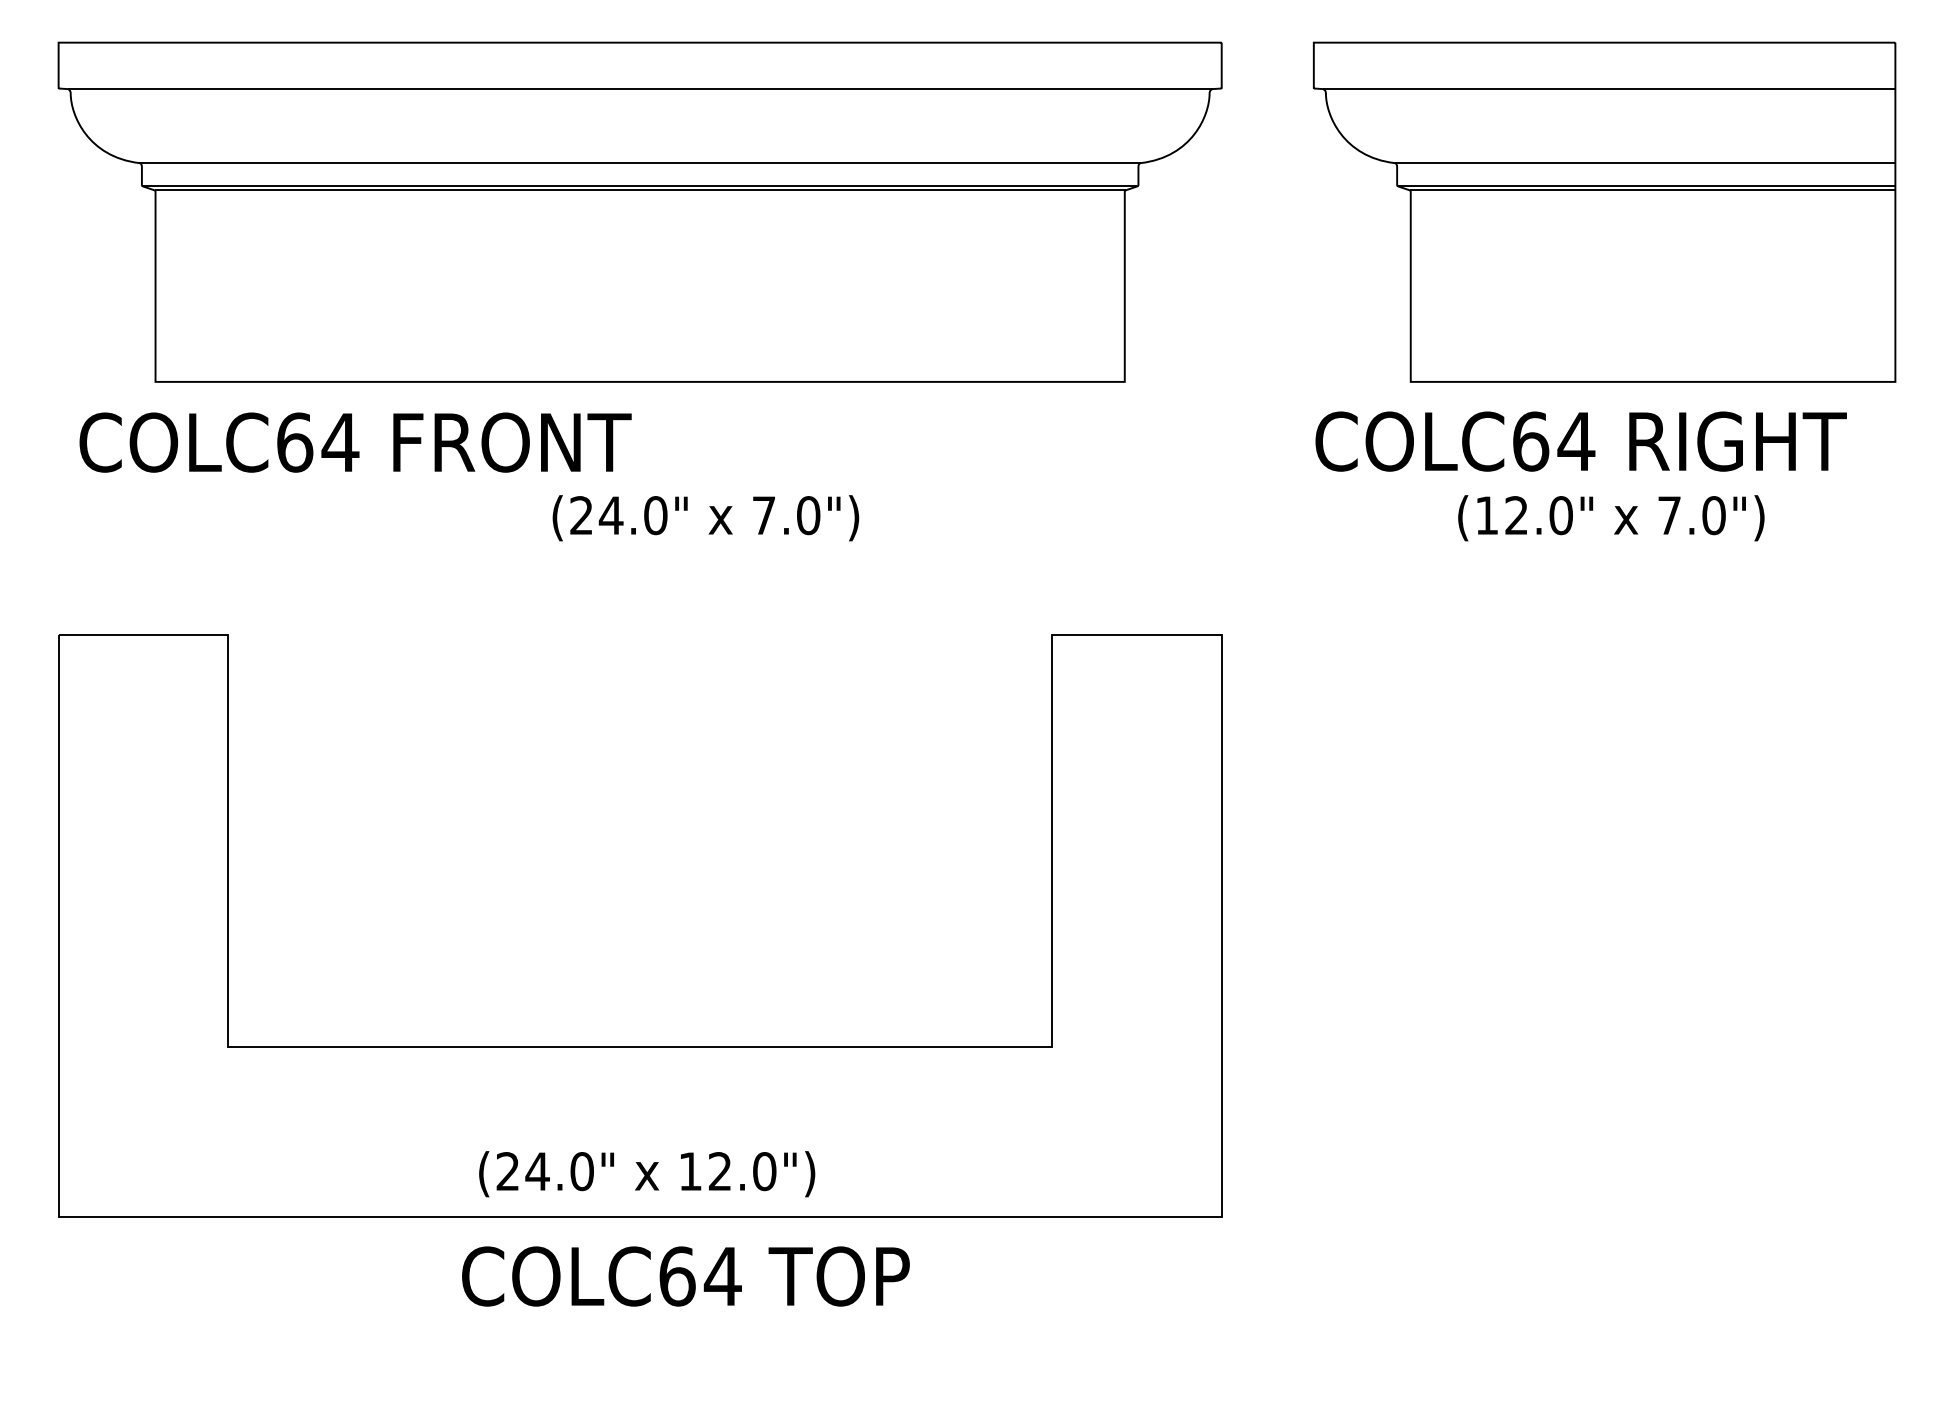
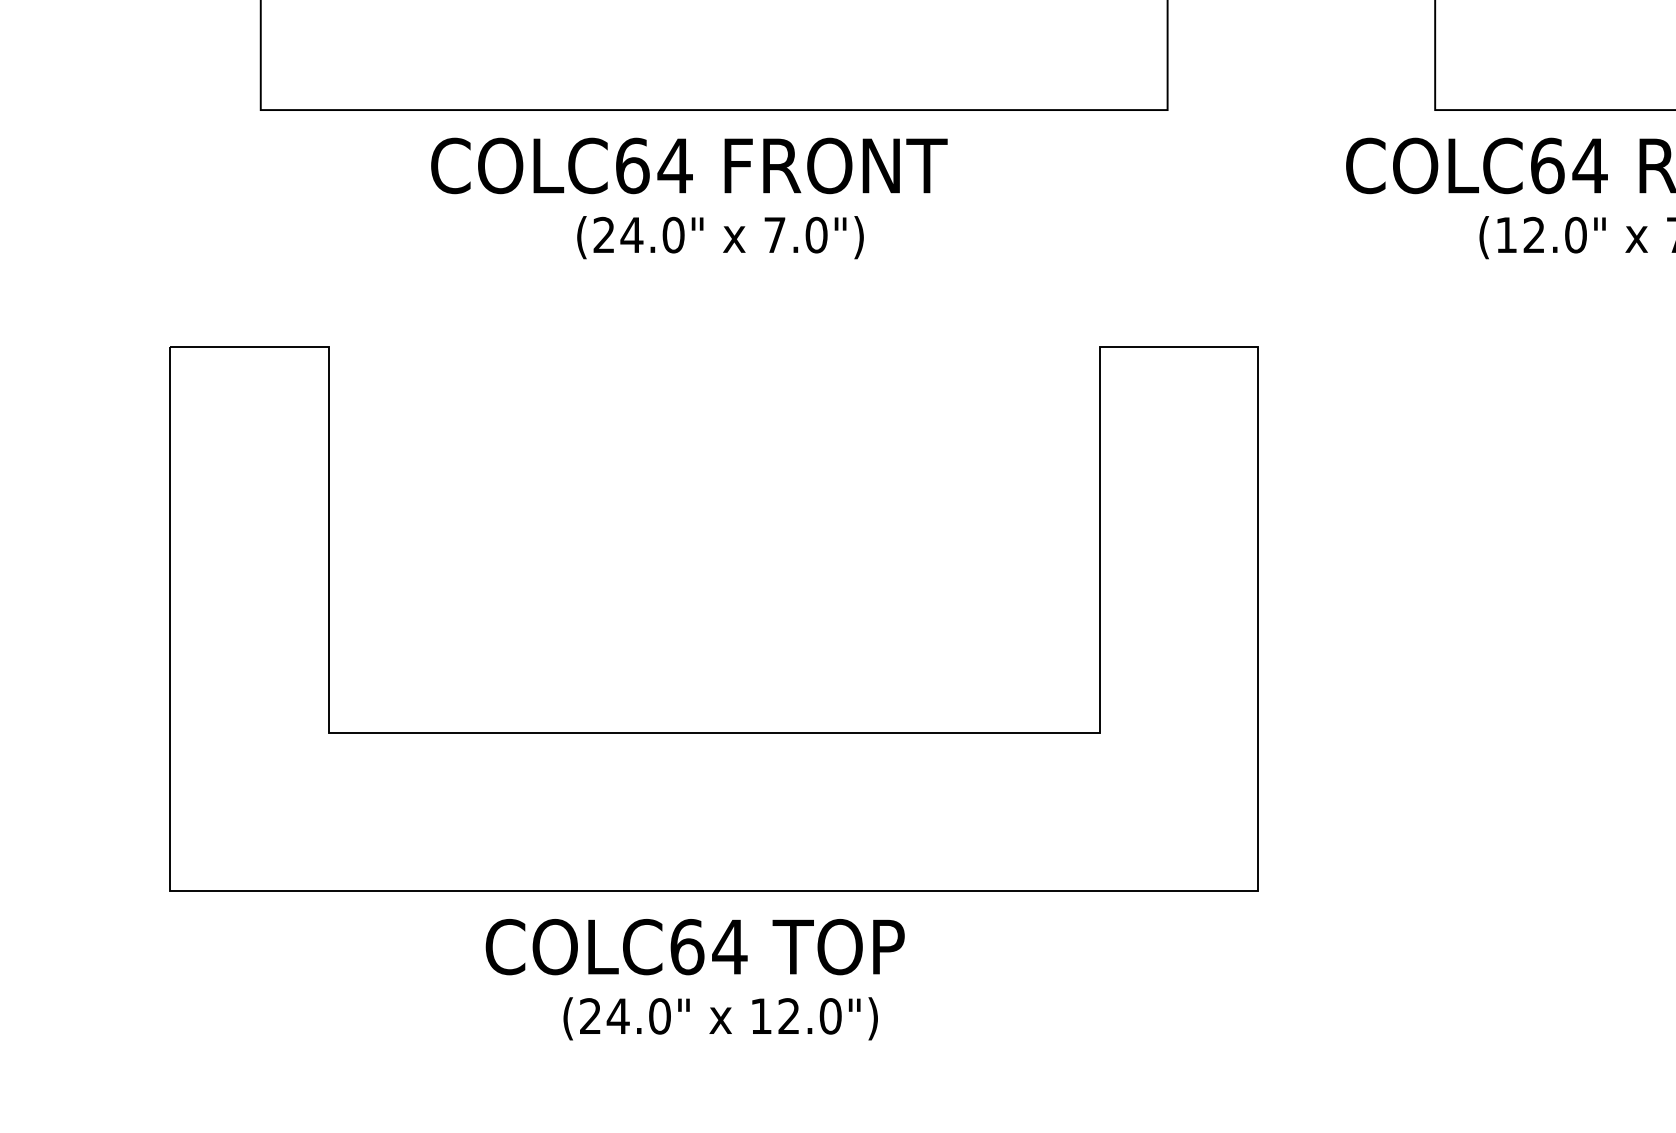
text: (355, 442) -> (689, 165), moved
text: (705, 518) -> (720, 237), moved
text: (647, 1174) -> (721, 1019), moved
text: (685, 1276) -> (694, 947), moved

